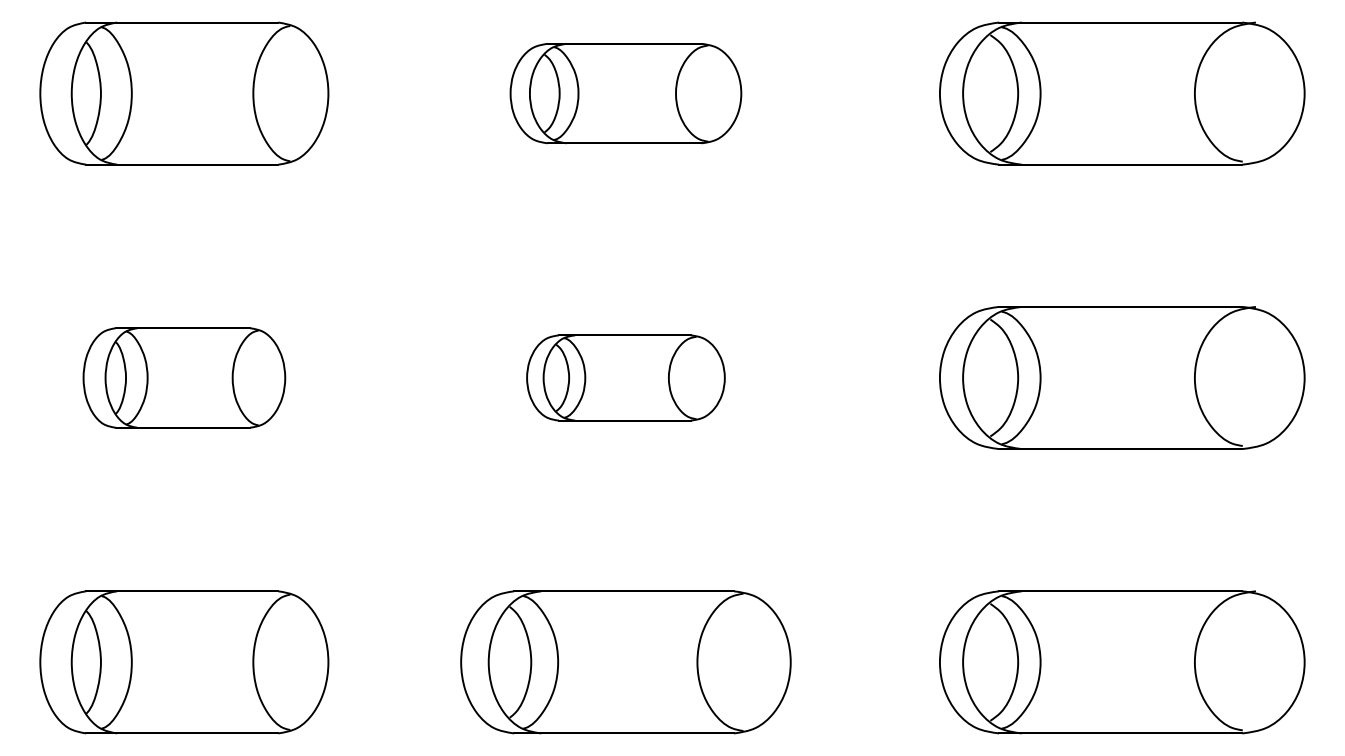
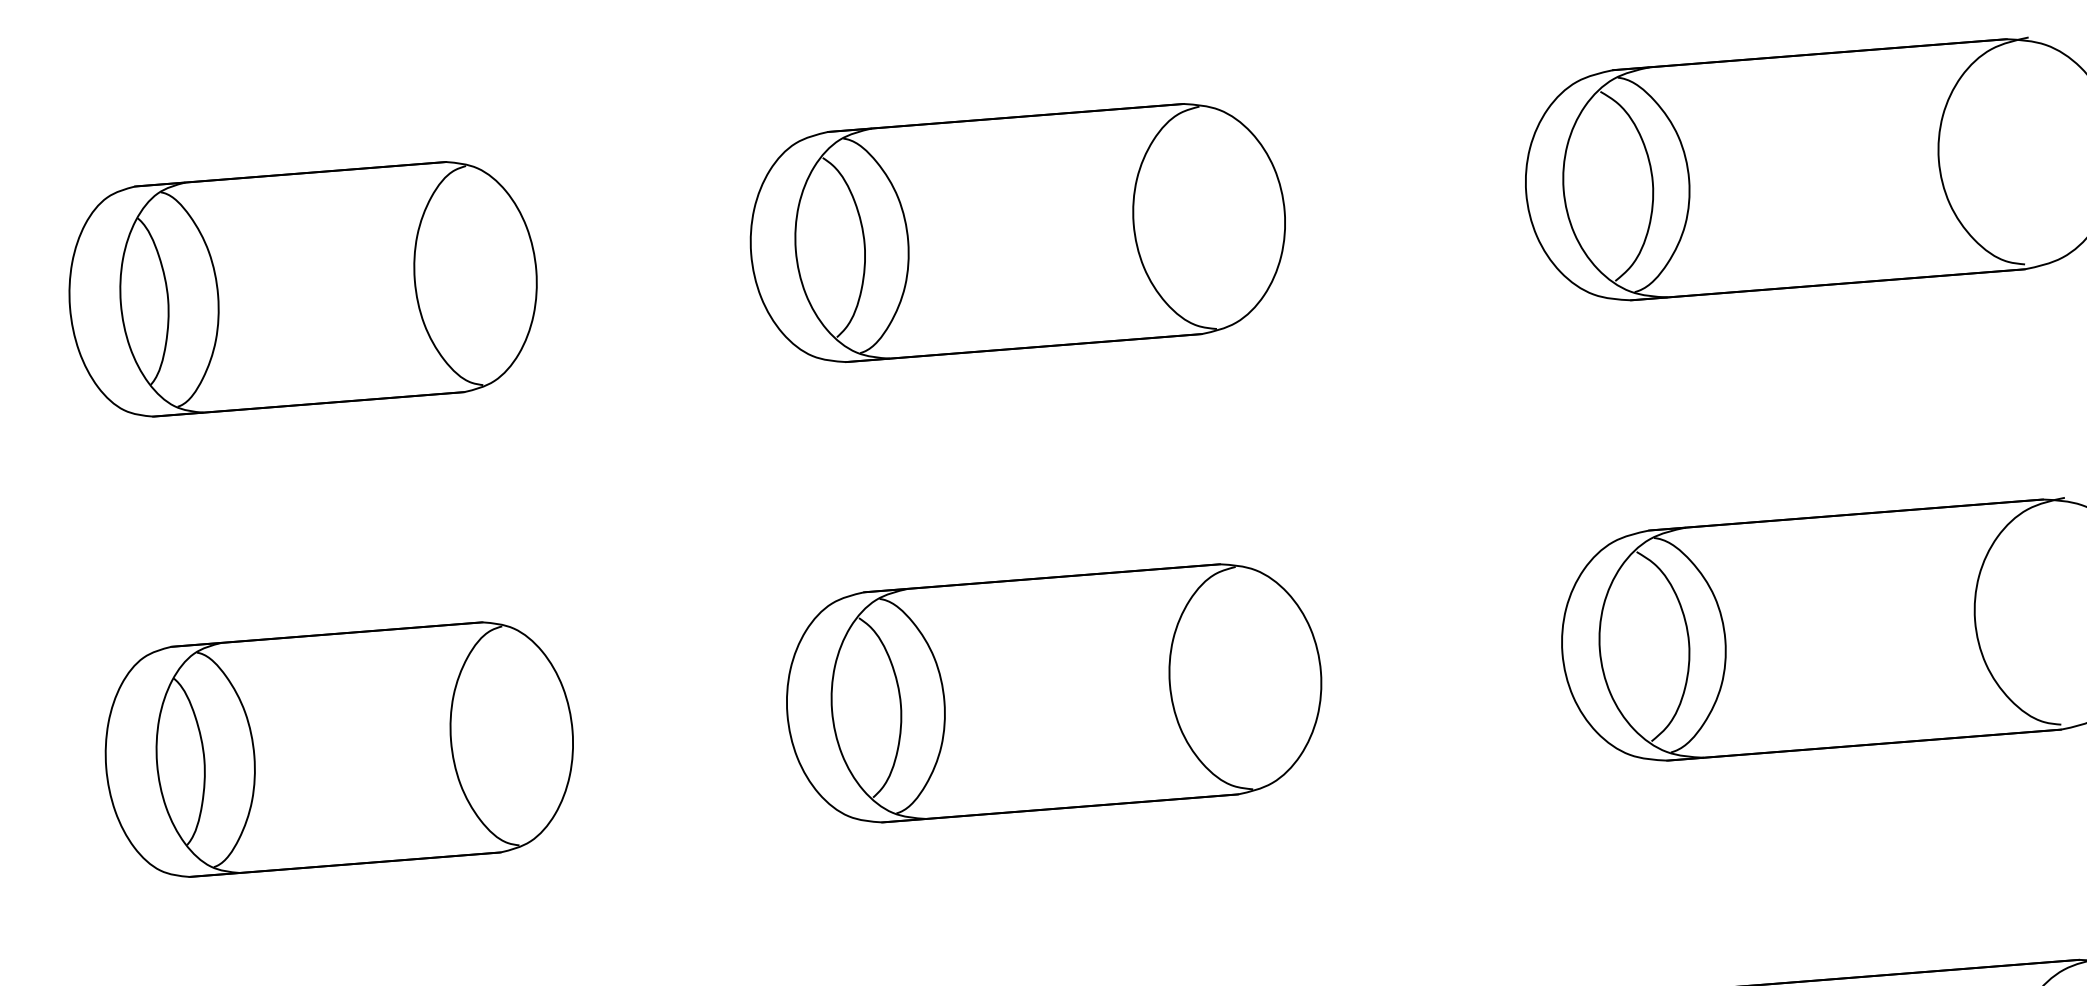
part: (625, 93) -> (1017, 232), size x1.43
part: (184, 377) -> (339, 748), size x1.43
part: (625, 377) -> (1053, 692), size x1.67

